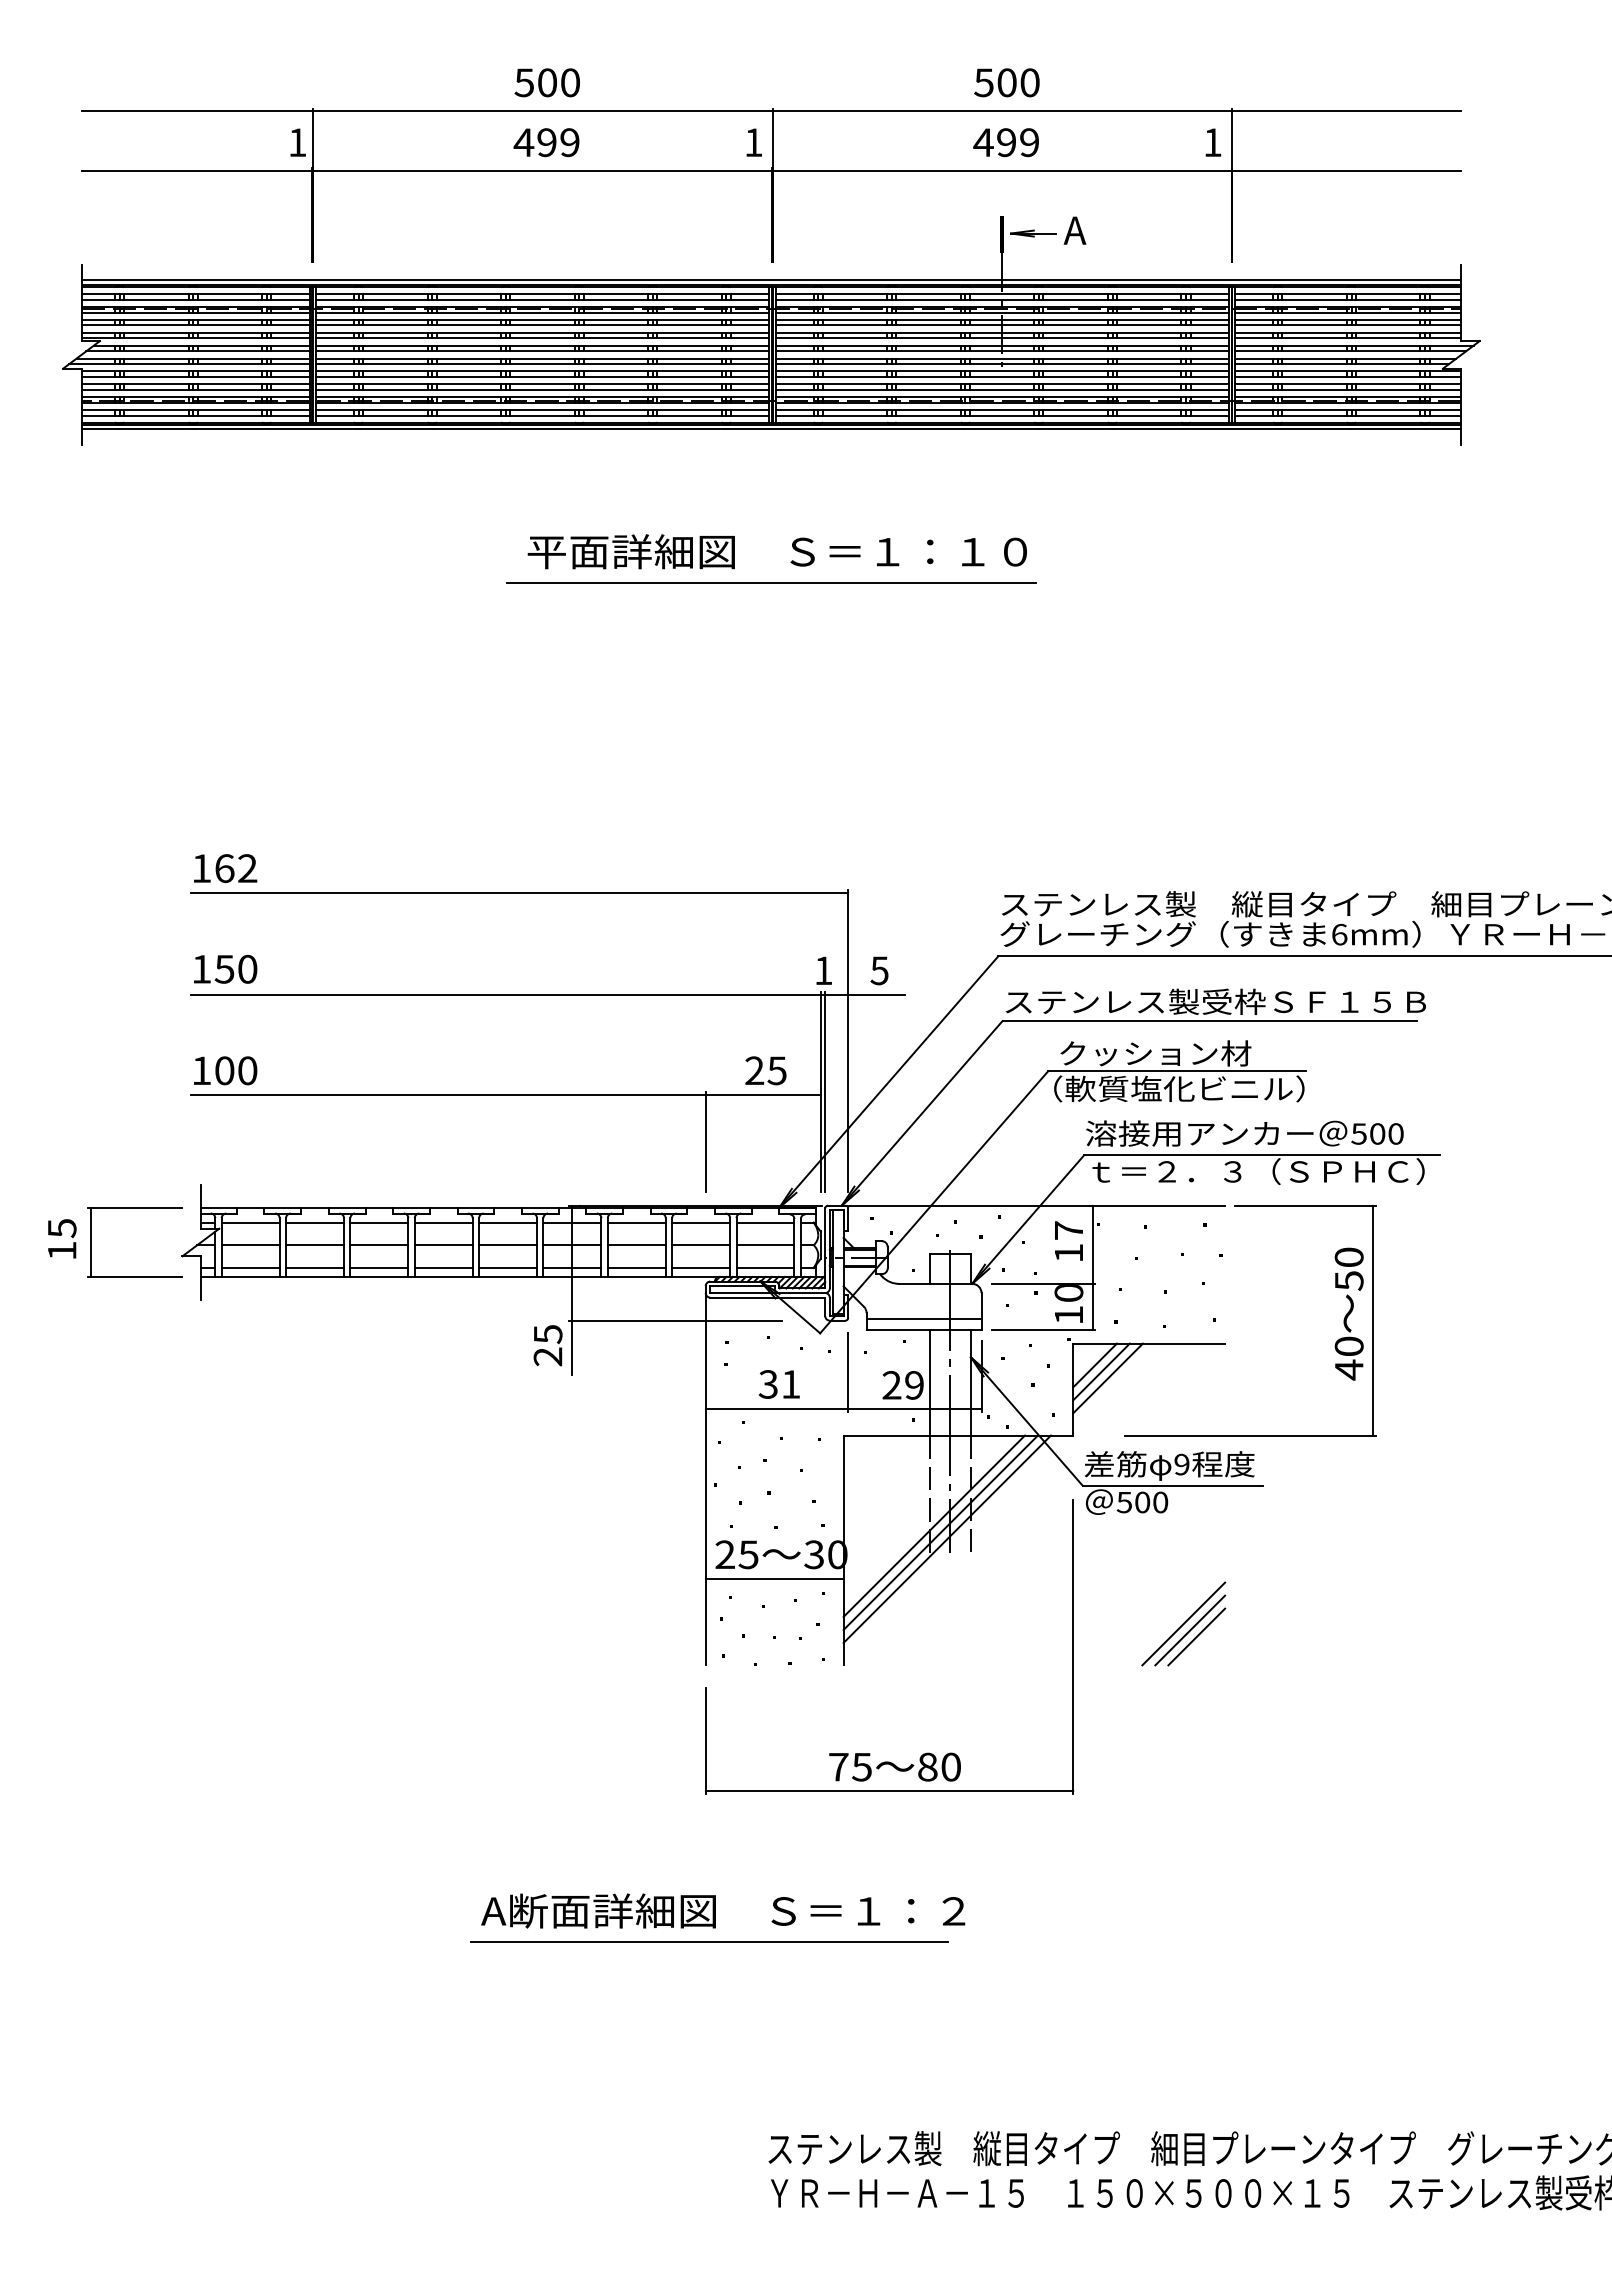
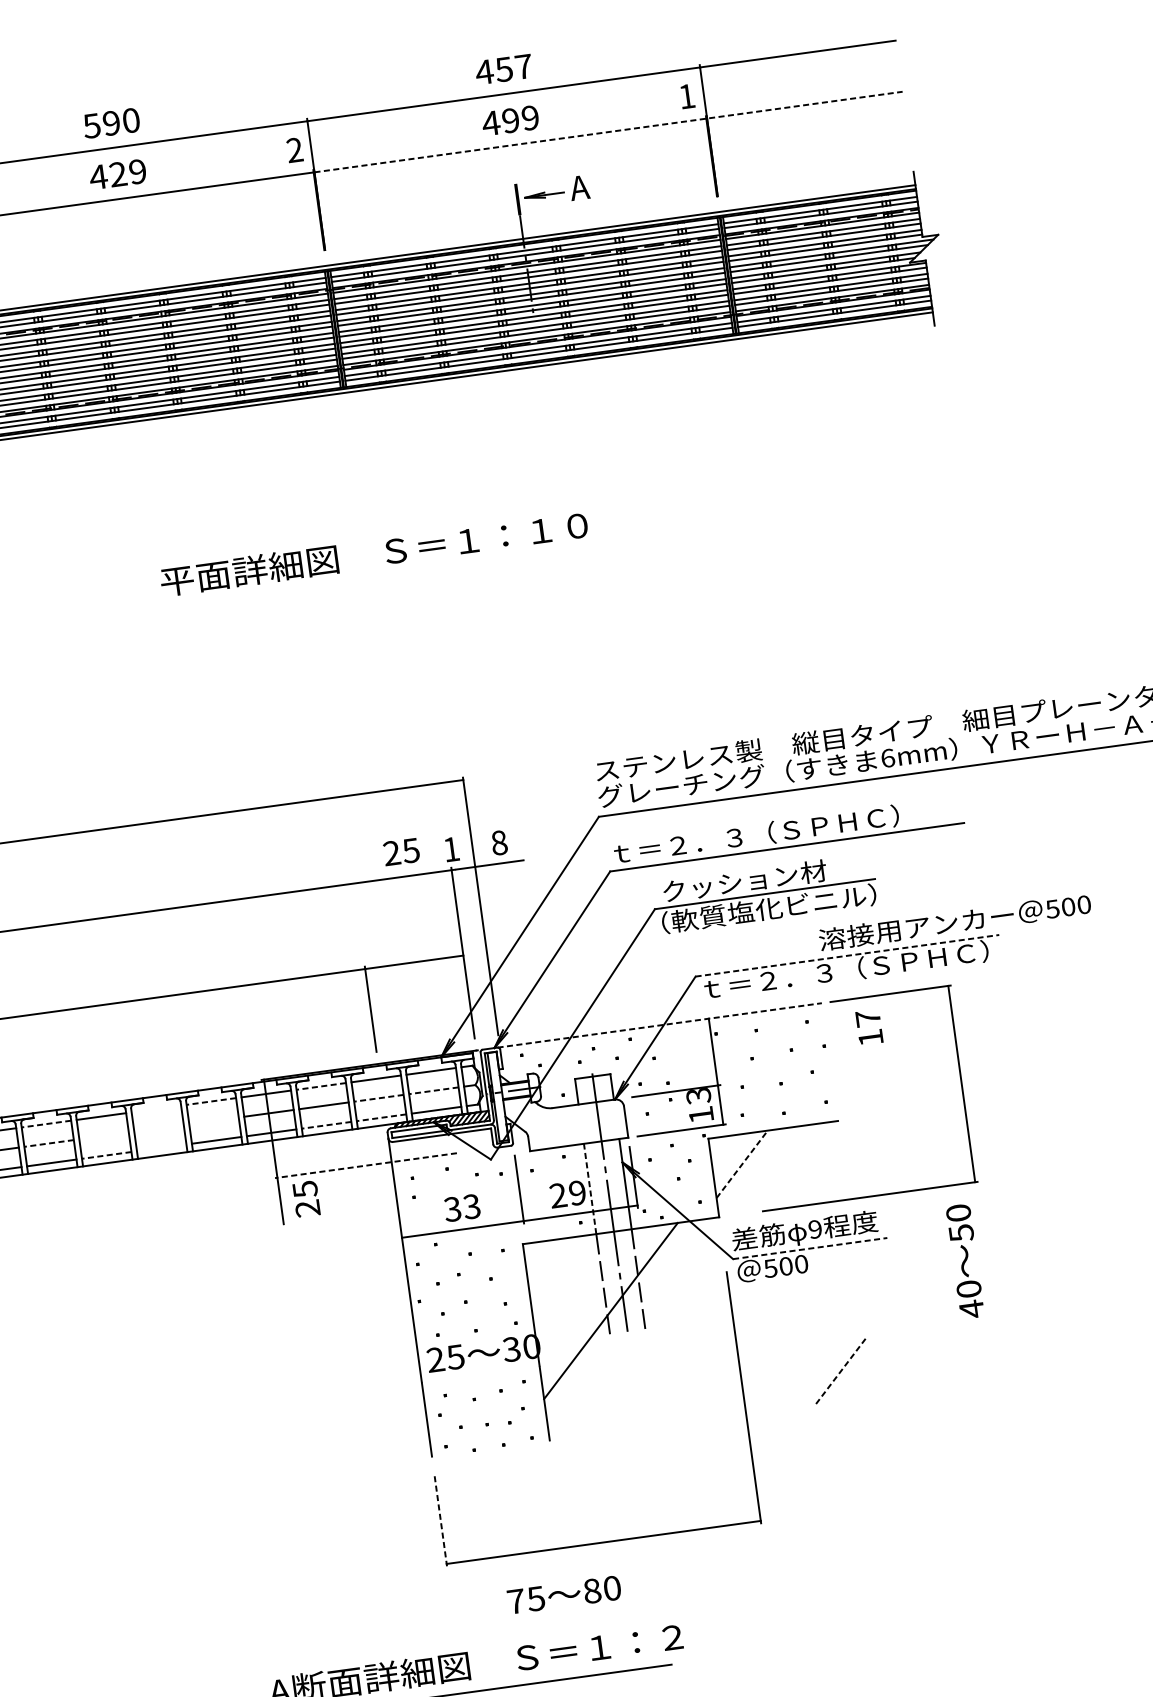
text: (547, 82) -> (111, 123), 500 -> 590
text: (1006, 82) -> (503, 69), 500 -> 457
text: (546, 142) -> (117, 174), 499 -> 429
text: (753, 142) -> (294, 150), 1 -> 2
line: (1117, 171) -> (608, 132), solid -> dashed
text: (776, 551) -> (373, 553), moved
line: (771, 582) -> (361, 523), removed
text: (879, 970) -> (499, 842), 5 -> 8
text: (1215, 1001) -> (789, 829), ステンレス製受枠ＳＦ１５Ｂ -> ｔ＝２．３（ＳＰＨＣ）
text: (765, 1070) -> (401, 851), moved
line: (825, 1091) -> (467, 952), removed
text: (1244, 1133) -> (954, 922), moved
line: (1261, 1155) -> (847, 956), solid -> dashed
line: (1035, 1205) -> (659, 1025), solid -> dashed
line: (315, 1222) -> (46, 1123), solid -> dashed
line: (443, 1222) -> (156, 1109), removed
line: (508, 1222) -> (211, 1101), solid -> dashed
line: (636, 1222) -> (321, 1086), solid -> dashed
text: (1068, 1240) -> (869, 1027), moved
line: (315, 1245) -> (49, 1143), solid -> dashed
line: (379, 1245) -> (104, 1136), removed
line: (443, 1245) -> (158, 1128), removed
line: (508, 1245) -> (214, 1121), removed
line: (701, 1245) -> (379, 1098), solid -> dashed
line: (765, 1245) -> (433, 1090), solid -> dashed
line: (379, 1268) -> (106, 1155), solid -> dashed
line: (443, 1268) -> (161, 1148), removed
line: (636, 1268) -> (326, 1125), solid -> dashed
line: (701, 1268) -> (381, 1118), solid -> dashed
text: (1068, 1293) -> (698, 1096), 10 -> 13
text: (1348, 1313) -> (964, 1261), moved
line: (923, 1319) -> (577, 1135), removed
line: (675, 1320) -> (365, 1165), solid -> dashed
text: (547, 1345) -> (306, 1198), moved
line: (1094, 1365) -> (729, 1154), removed
line: (1101, 1371) -> (735, 1159), removed
line: (1108, 1378) -> (742, 1164), solid -> dashed
line: (929, 1382) -> (590, 1188), solid -> dashed
text: (790, 1384) -> (471, 1206), 31 -> 33
line: (1173, 1485) -> (810, 1248), solid -> dashed
line: (940, 1532) -> (617, 1315), removed
line: (946, 1538) -> (622, 1320), removed
line: (774, 1578) -> (480, 1374), removed
line: (1183, 1623) -> (835, 1364), removed
line: (1190, 1630) -> (842, 1370), solid -> dashed
line: (1196, 1636) -> (847, 1374), removed
line: (705, 1741) -> (440, 1521), solid -> dashed
text: (894, 1766) -> (563, 1594), moved

